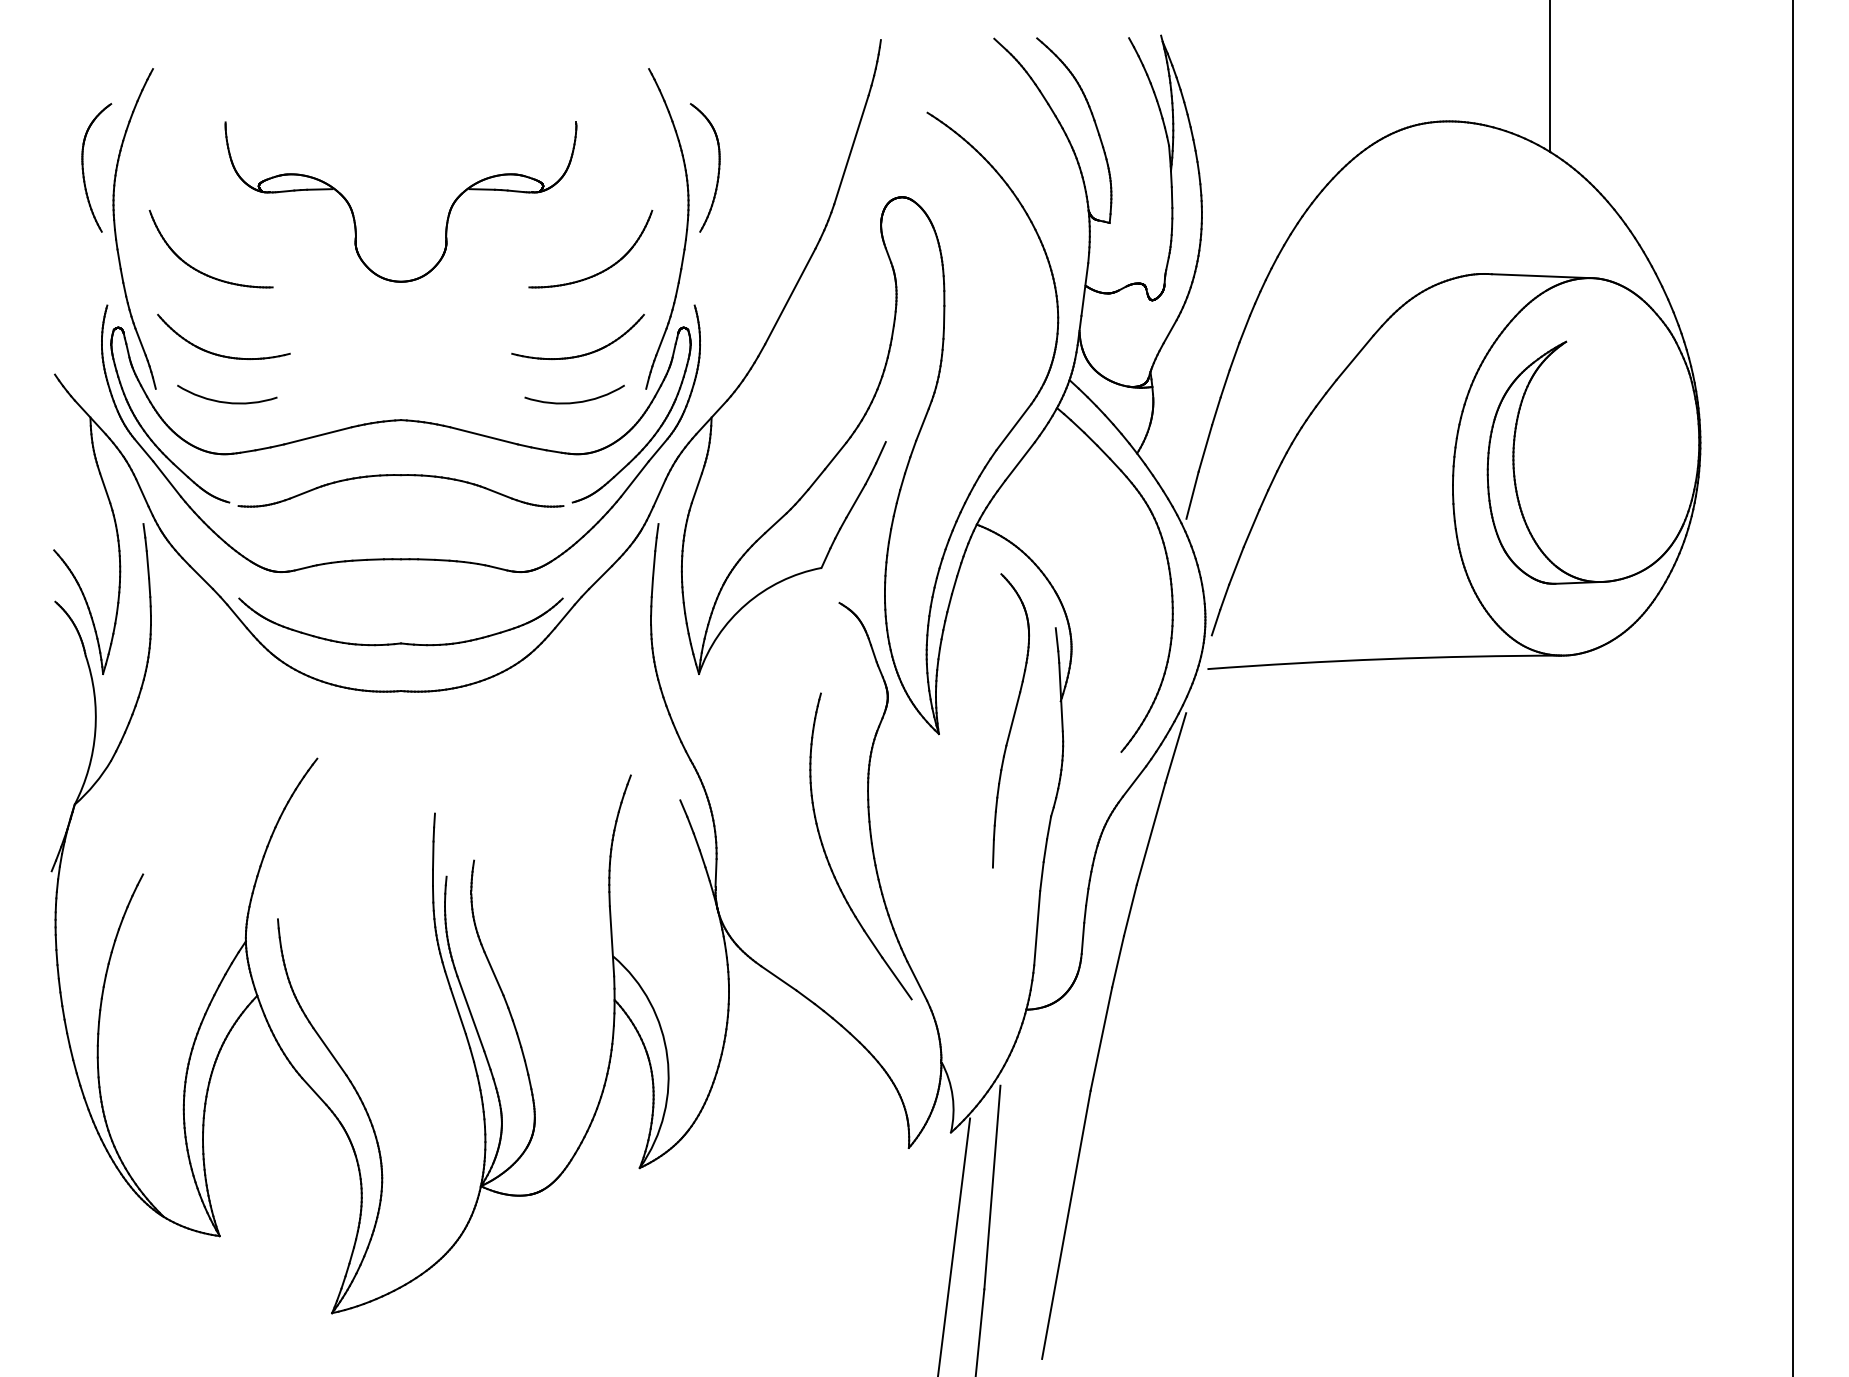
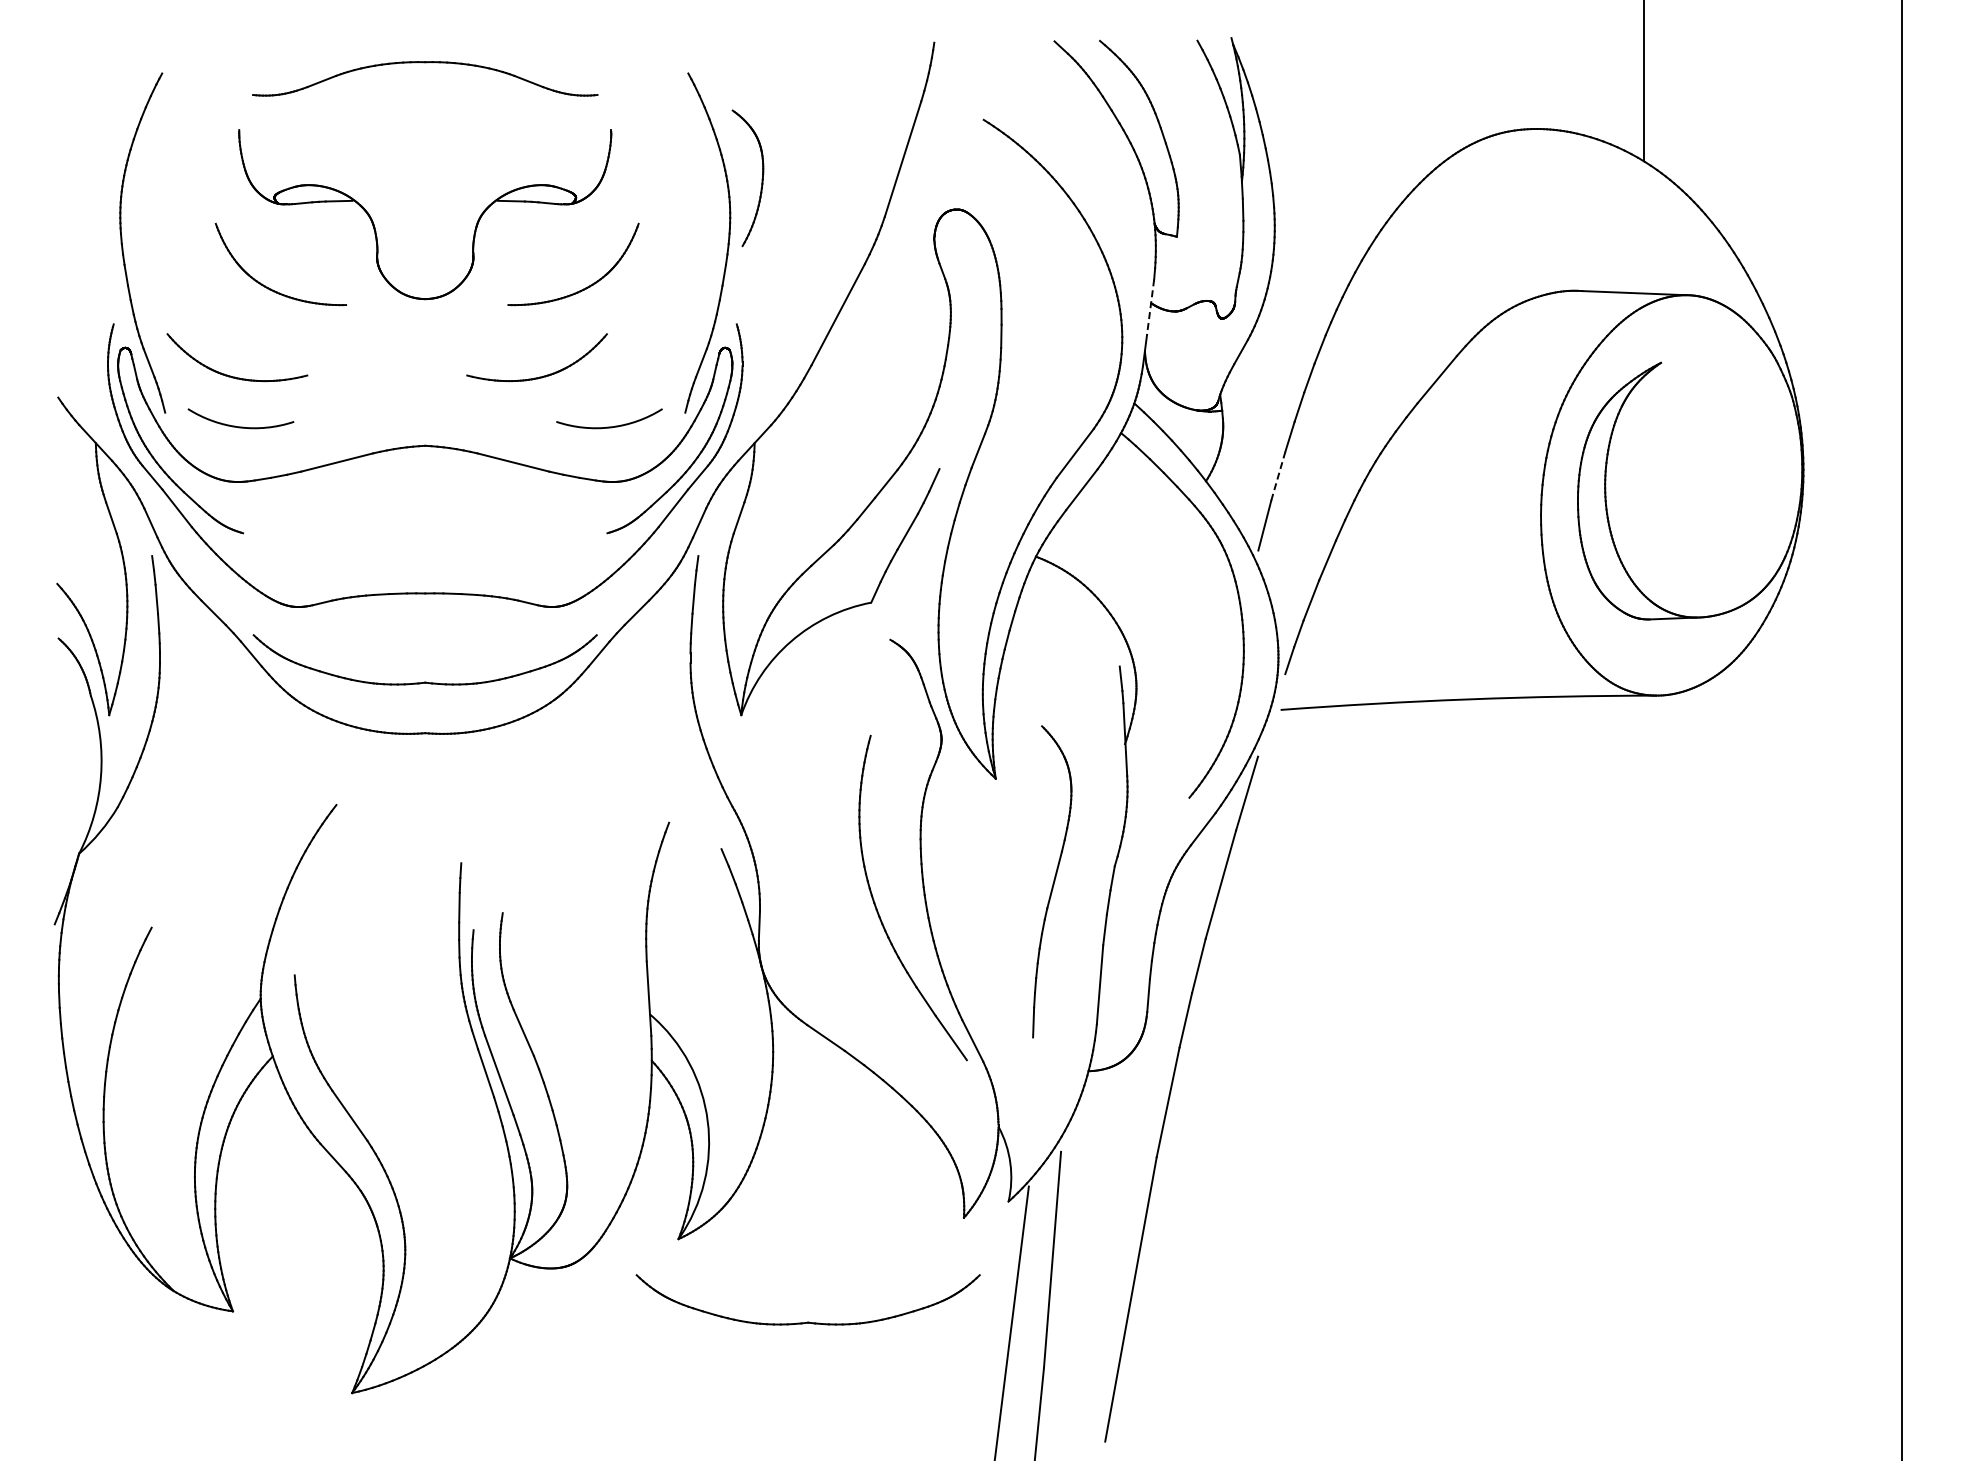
part: (84, 172) -> (89, 183), removed
part: (198, 269) -> (267, 286), moved
part: (602, 270) -> (585, 287), moved
line: (1084, 289) -> (1150, 307), solid -> dashed
part: (580, 354) -> (539, 376), moved
line: (1205, 448) -> (1278, 475), solid -> dashed
part: (401, 476) -> (425, 63), moved
part: (1011, 720) -> (1052, 881), moved
part: (761, 1245) -> (807, 1321), added

